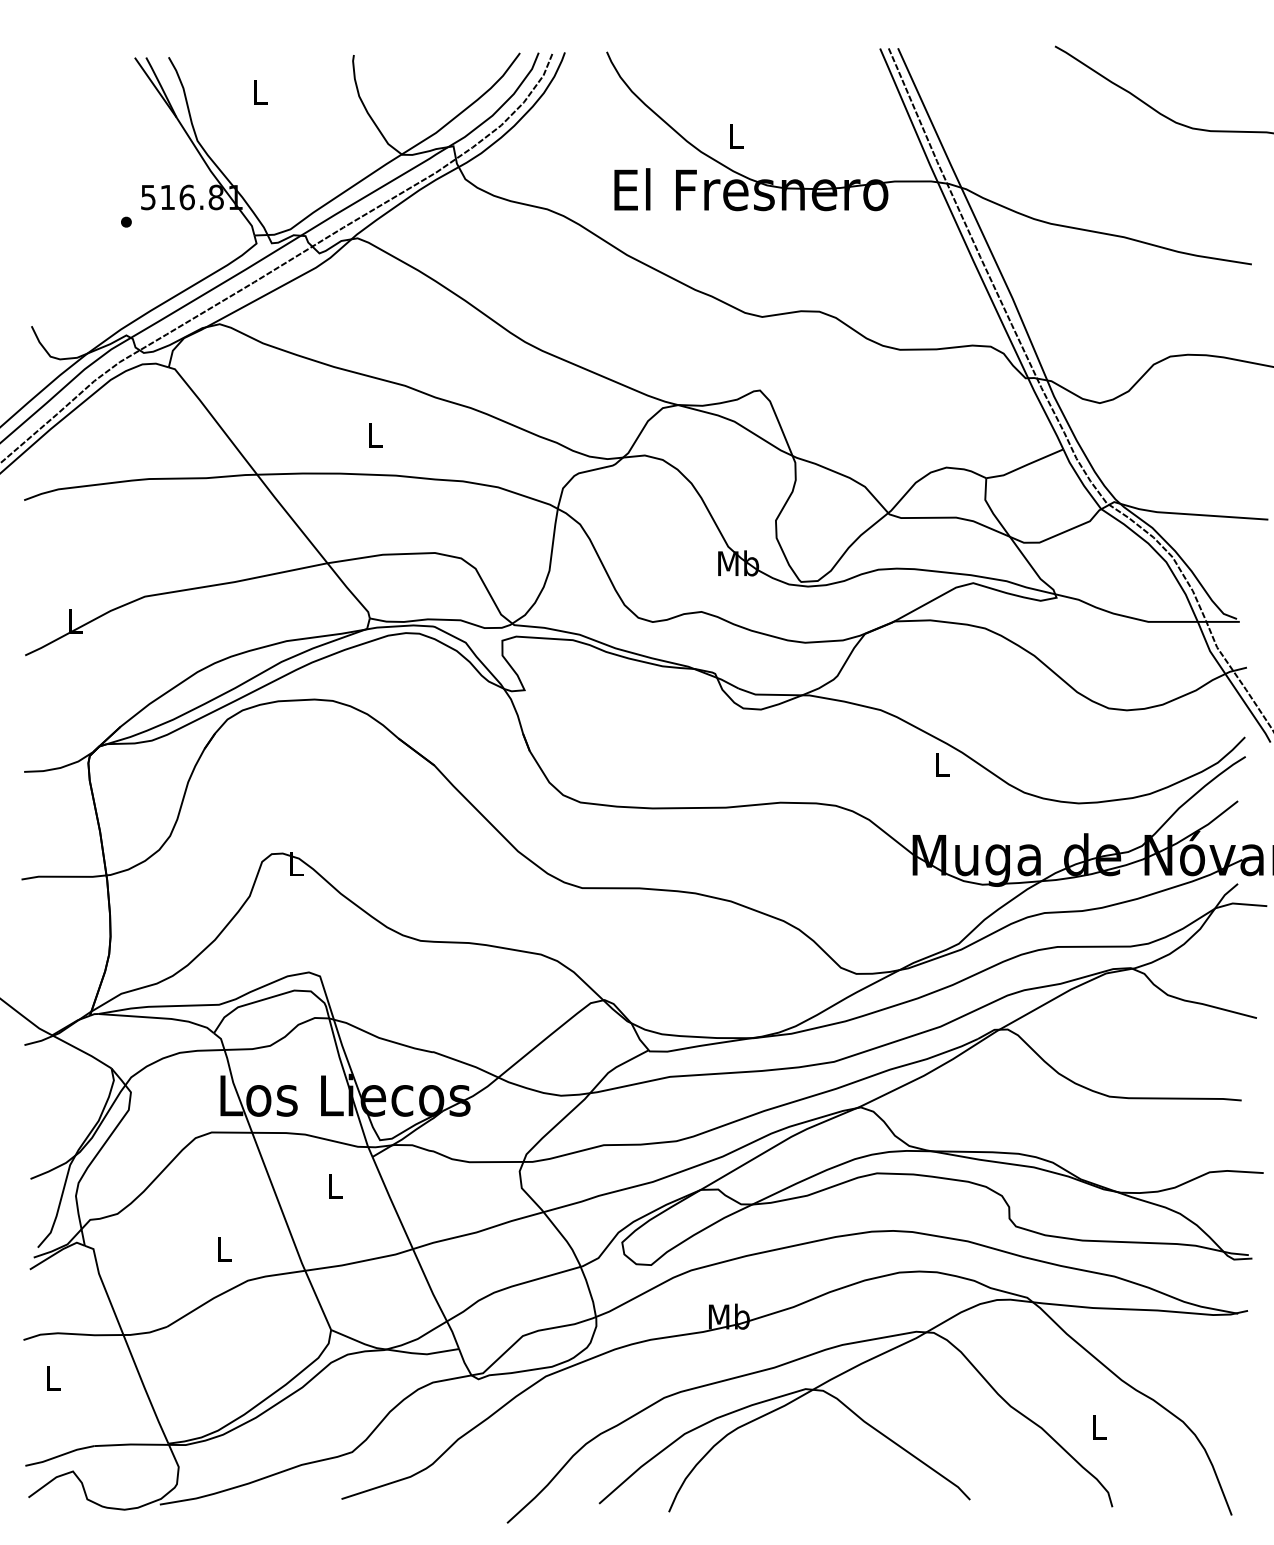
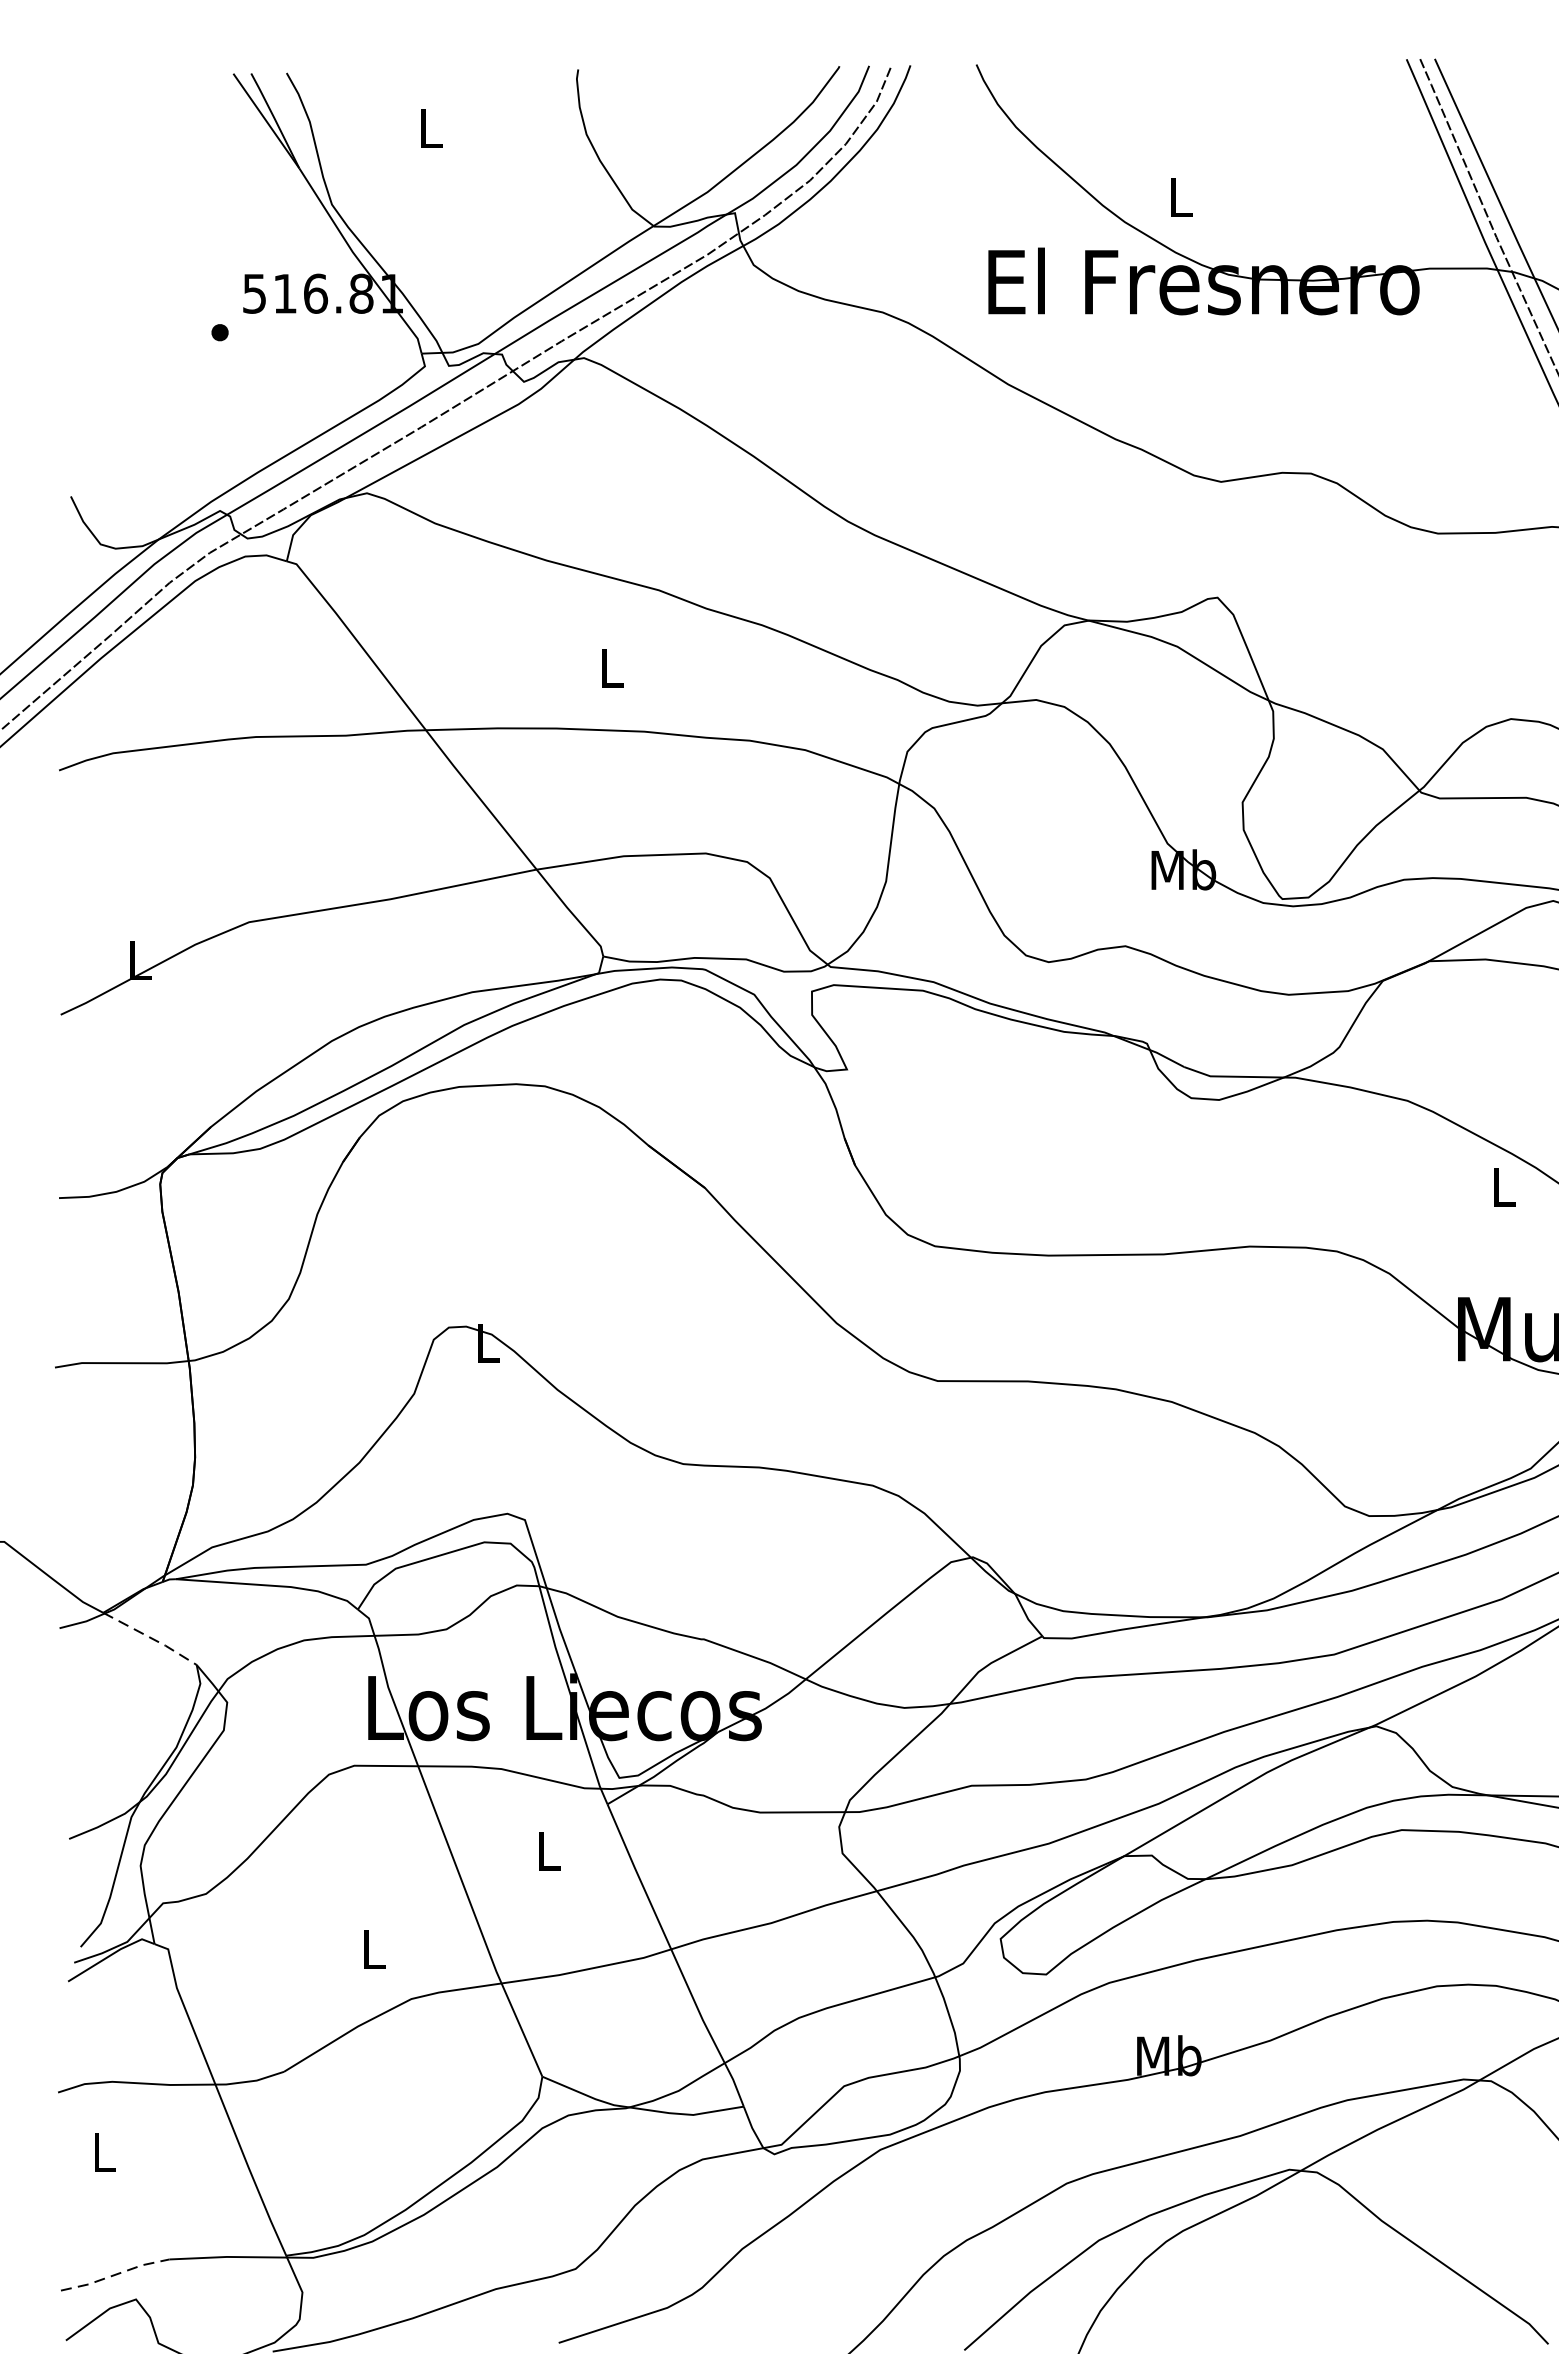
line: (83, 1051) -> (152, 1638), solid -> dashed
line: (60, 1455) -> (116, 2274), solid -> dashed

